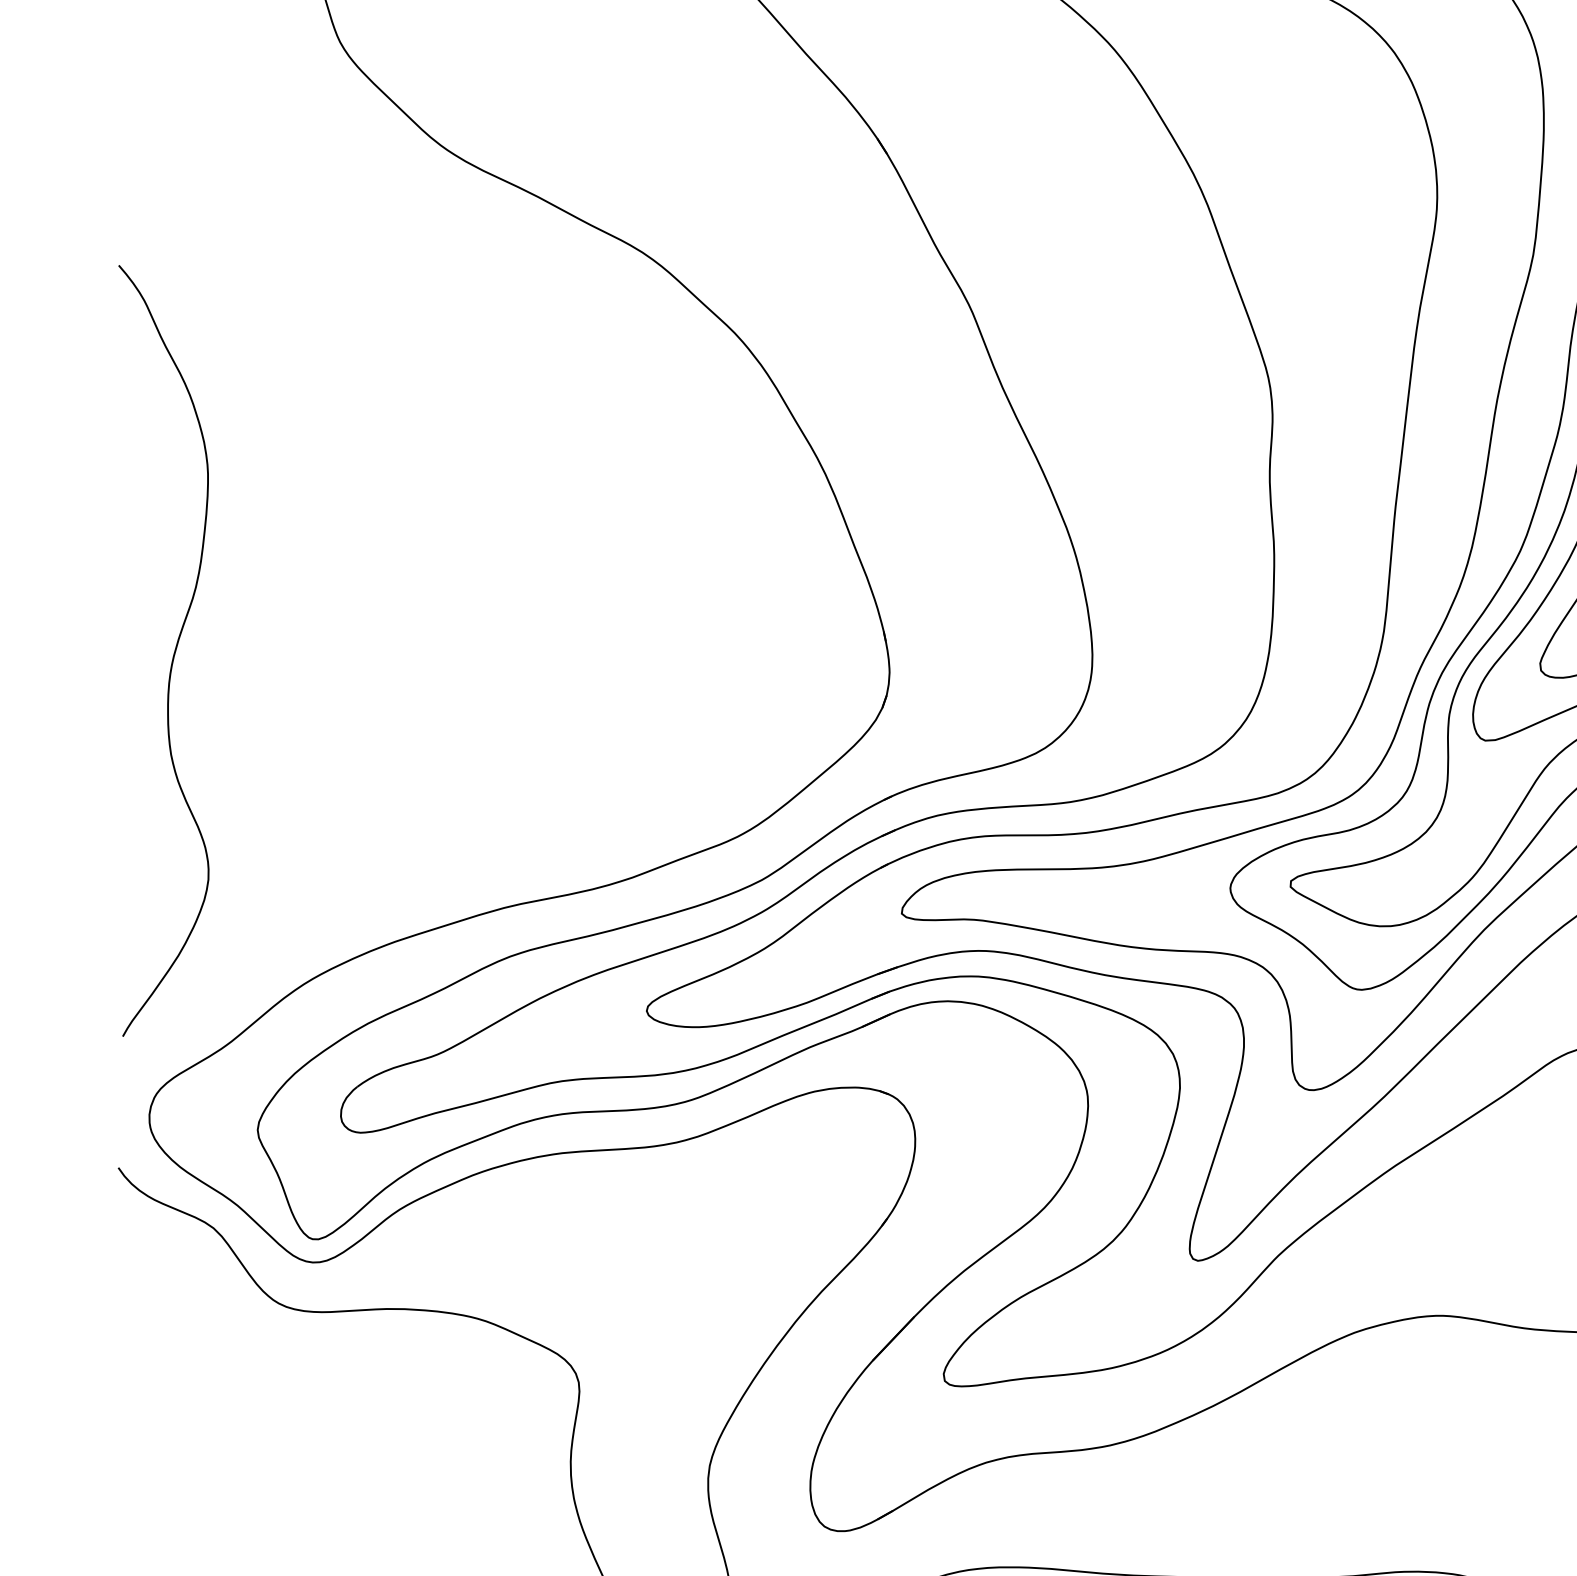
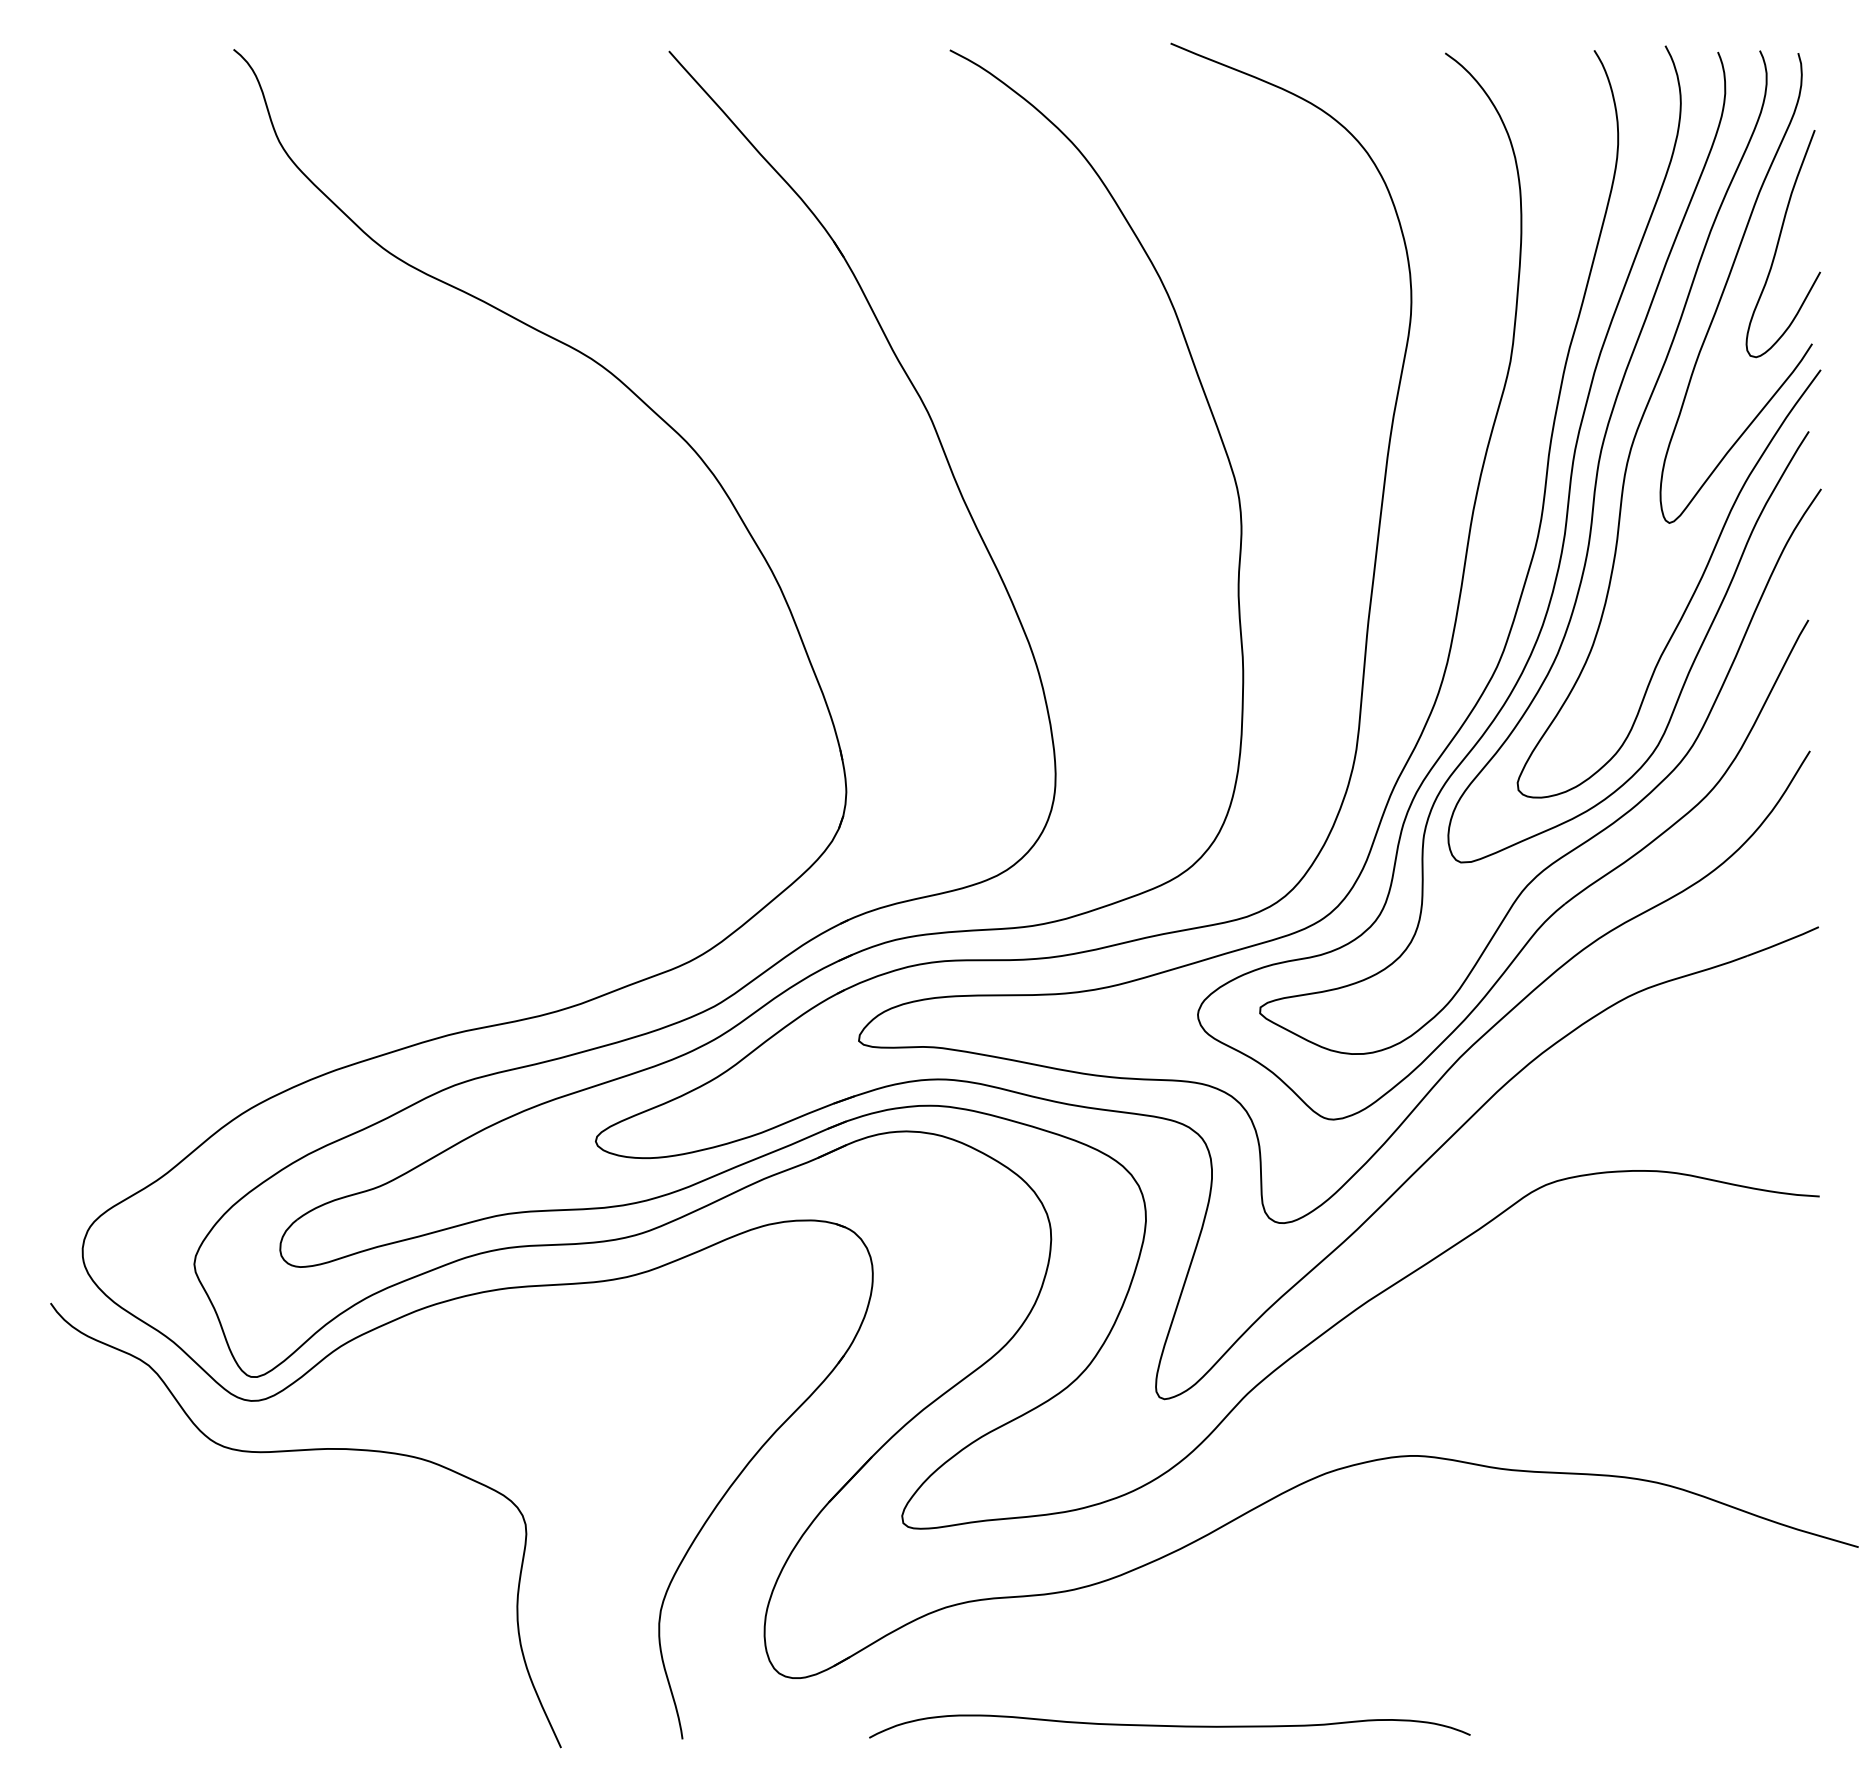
curve: (173, 653) -> (107, 772), removed

